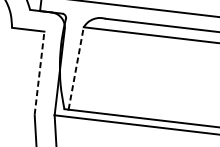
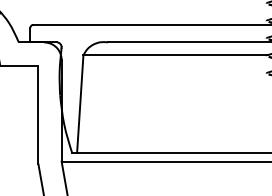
line: (76, 68) -> (80, 104), dashed -> solid
line: (39, 73) -> (38, 114), dashed -> solid

